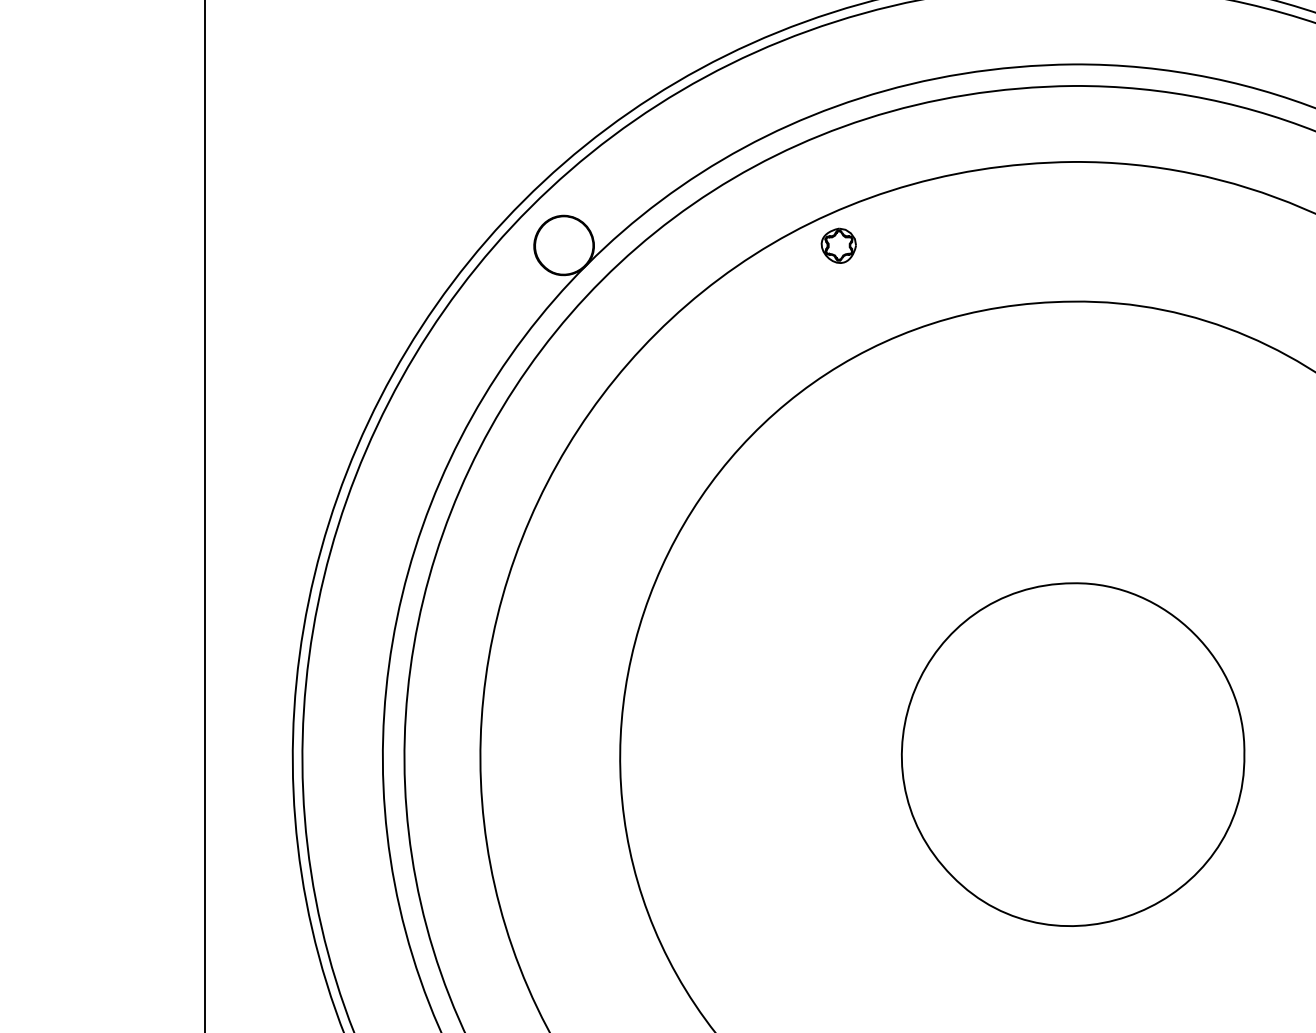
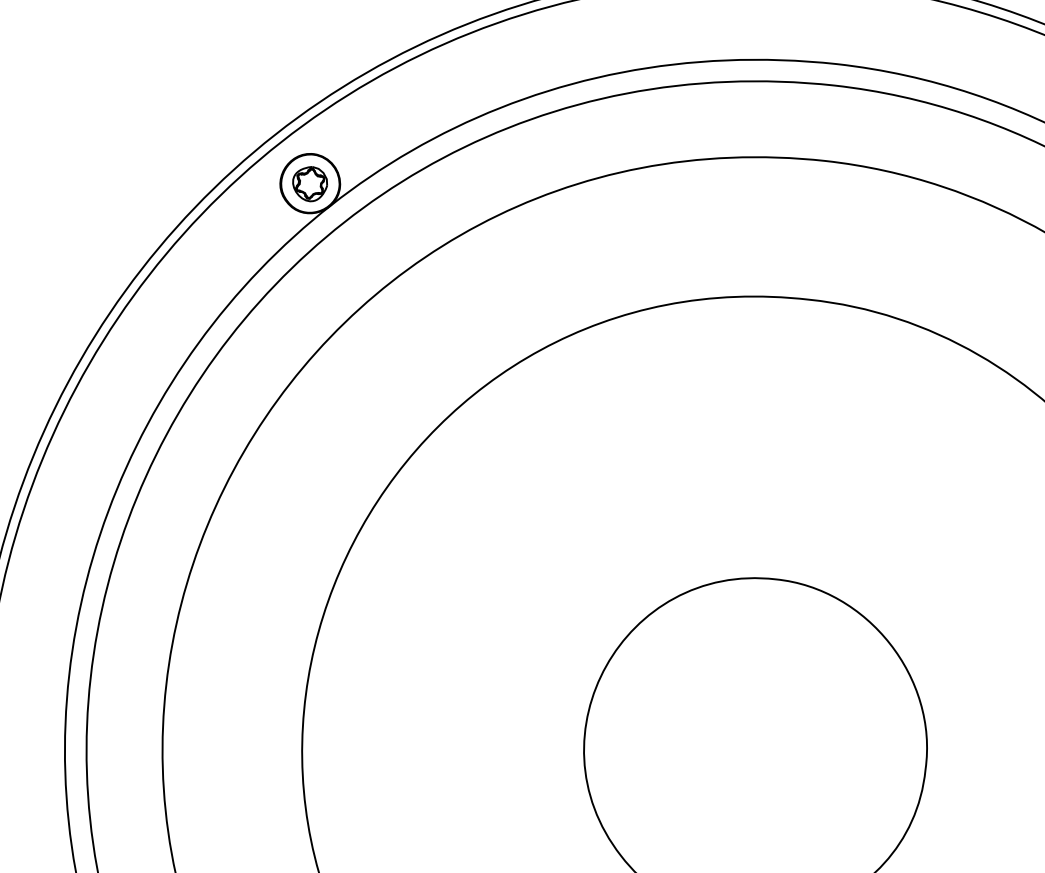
part: (838, 245) -> (309, 183), moved

